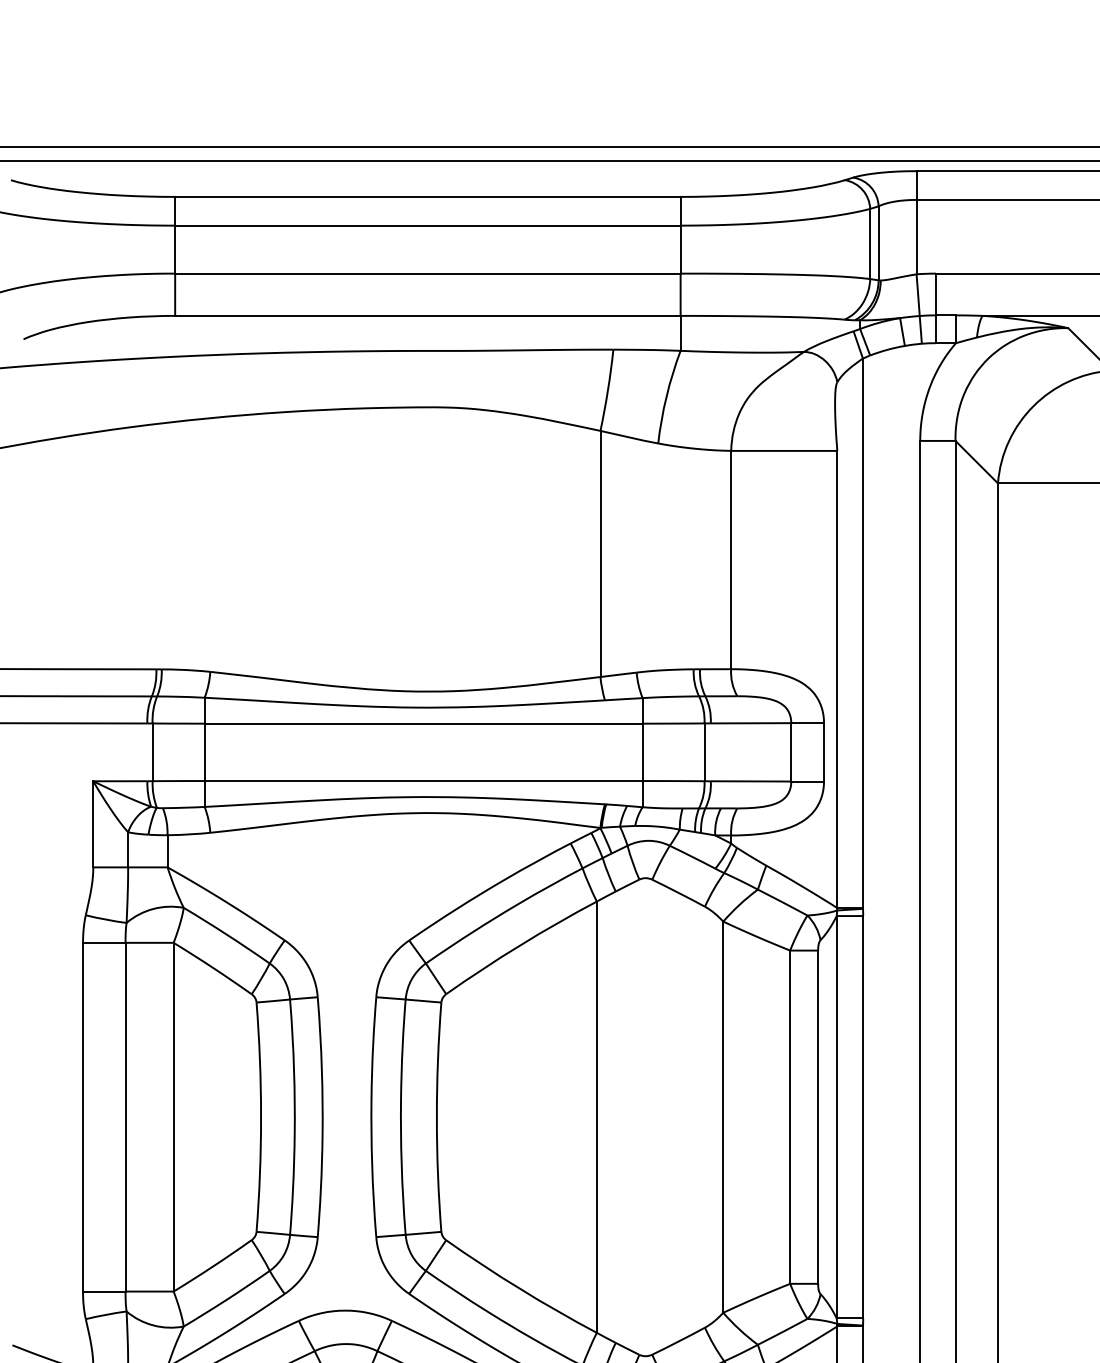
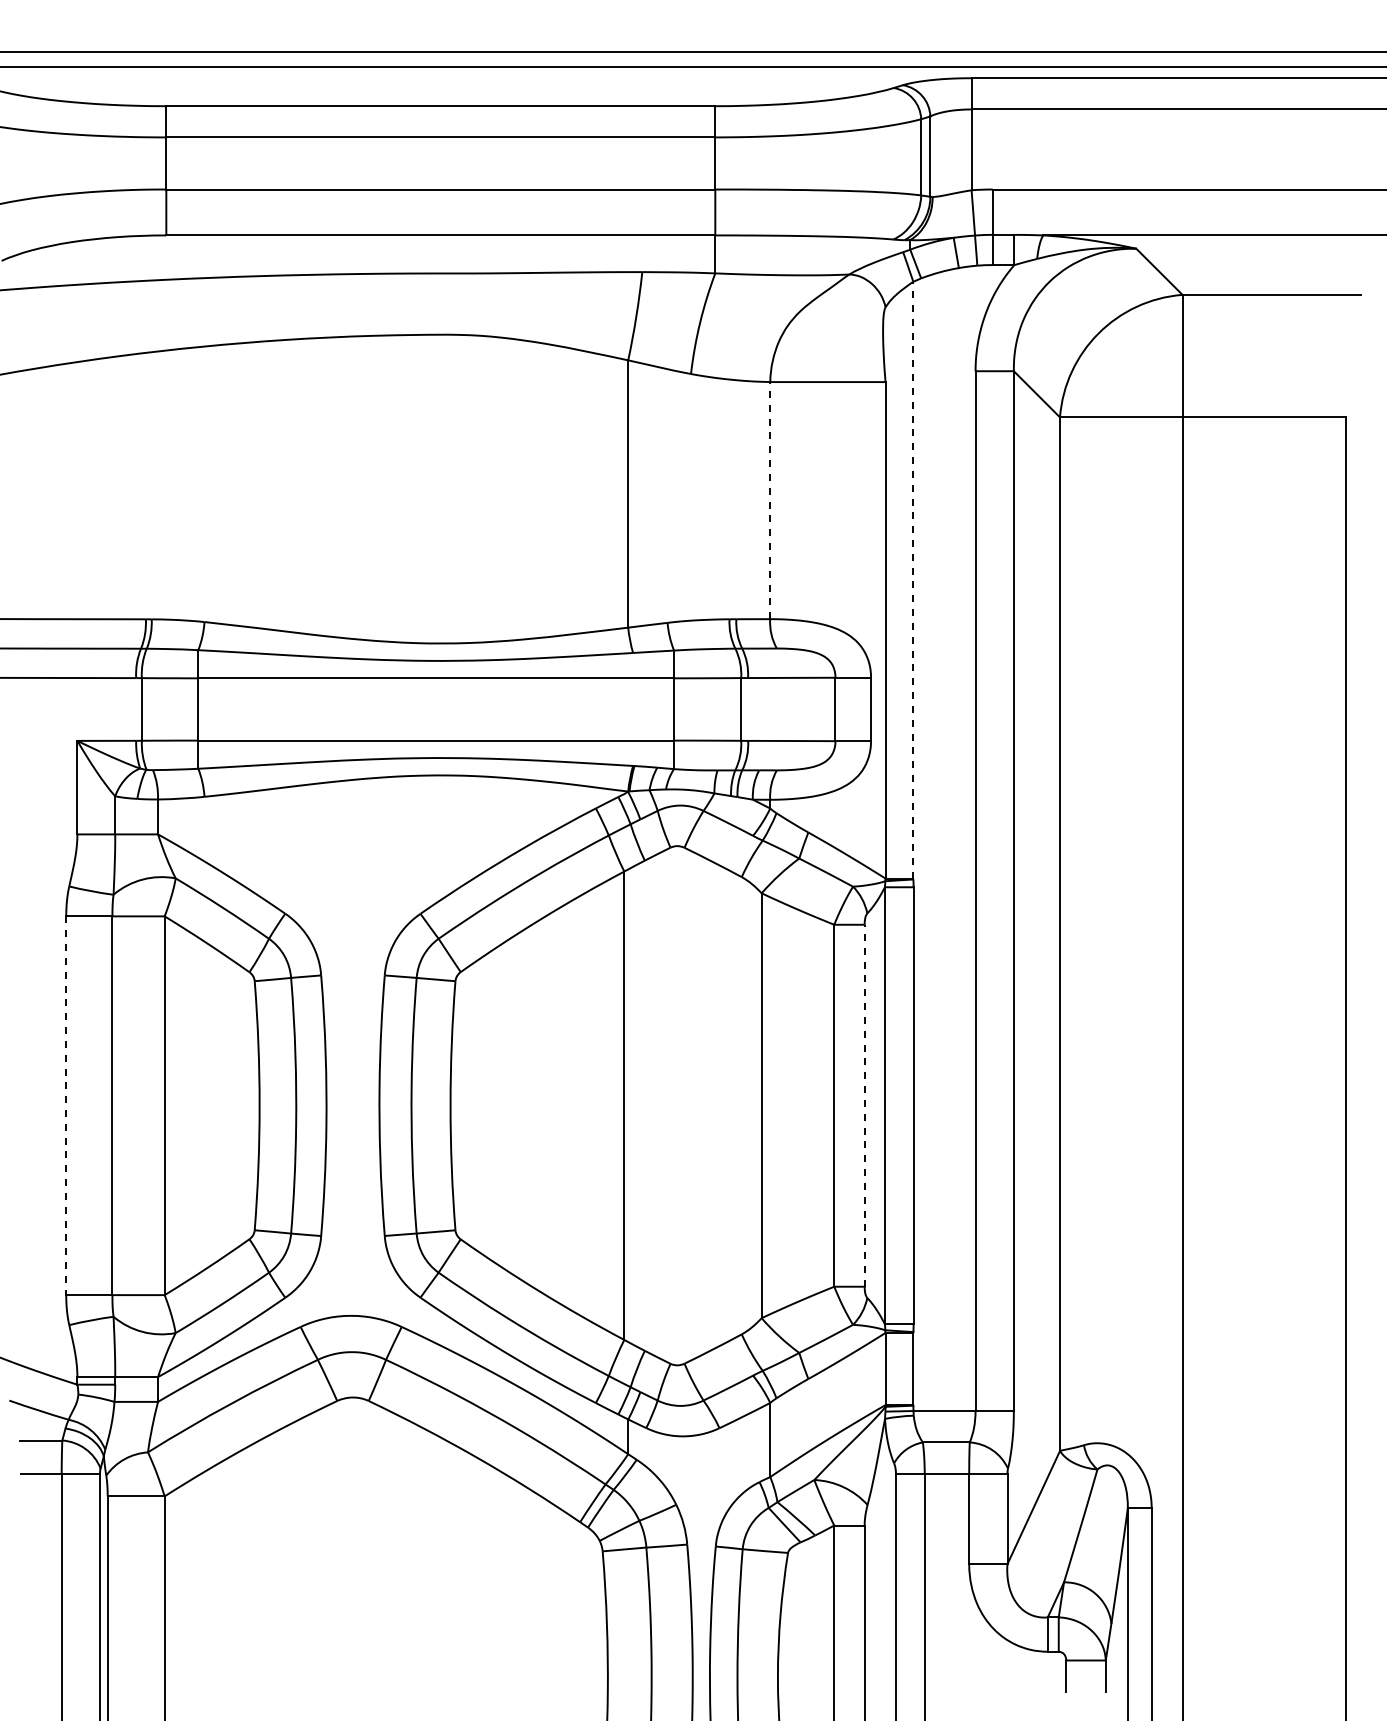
line: (731, 559) -> (770, 500), solid -> dashed
line: (863, 633) -> (913, 580), solid -> dashed
line: (817, 1116) -> (864, 1105), solid -> dashed
line: (83, 1117) -> (66, 1106), solid -> dashed

